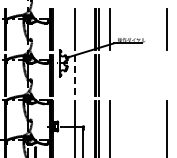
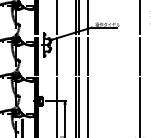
line: (74, 75) -> (57, 56), dashed -> solid
line: (109, 75) -> (88, 56), added
line: (167, 75) -> (139, 56), added

